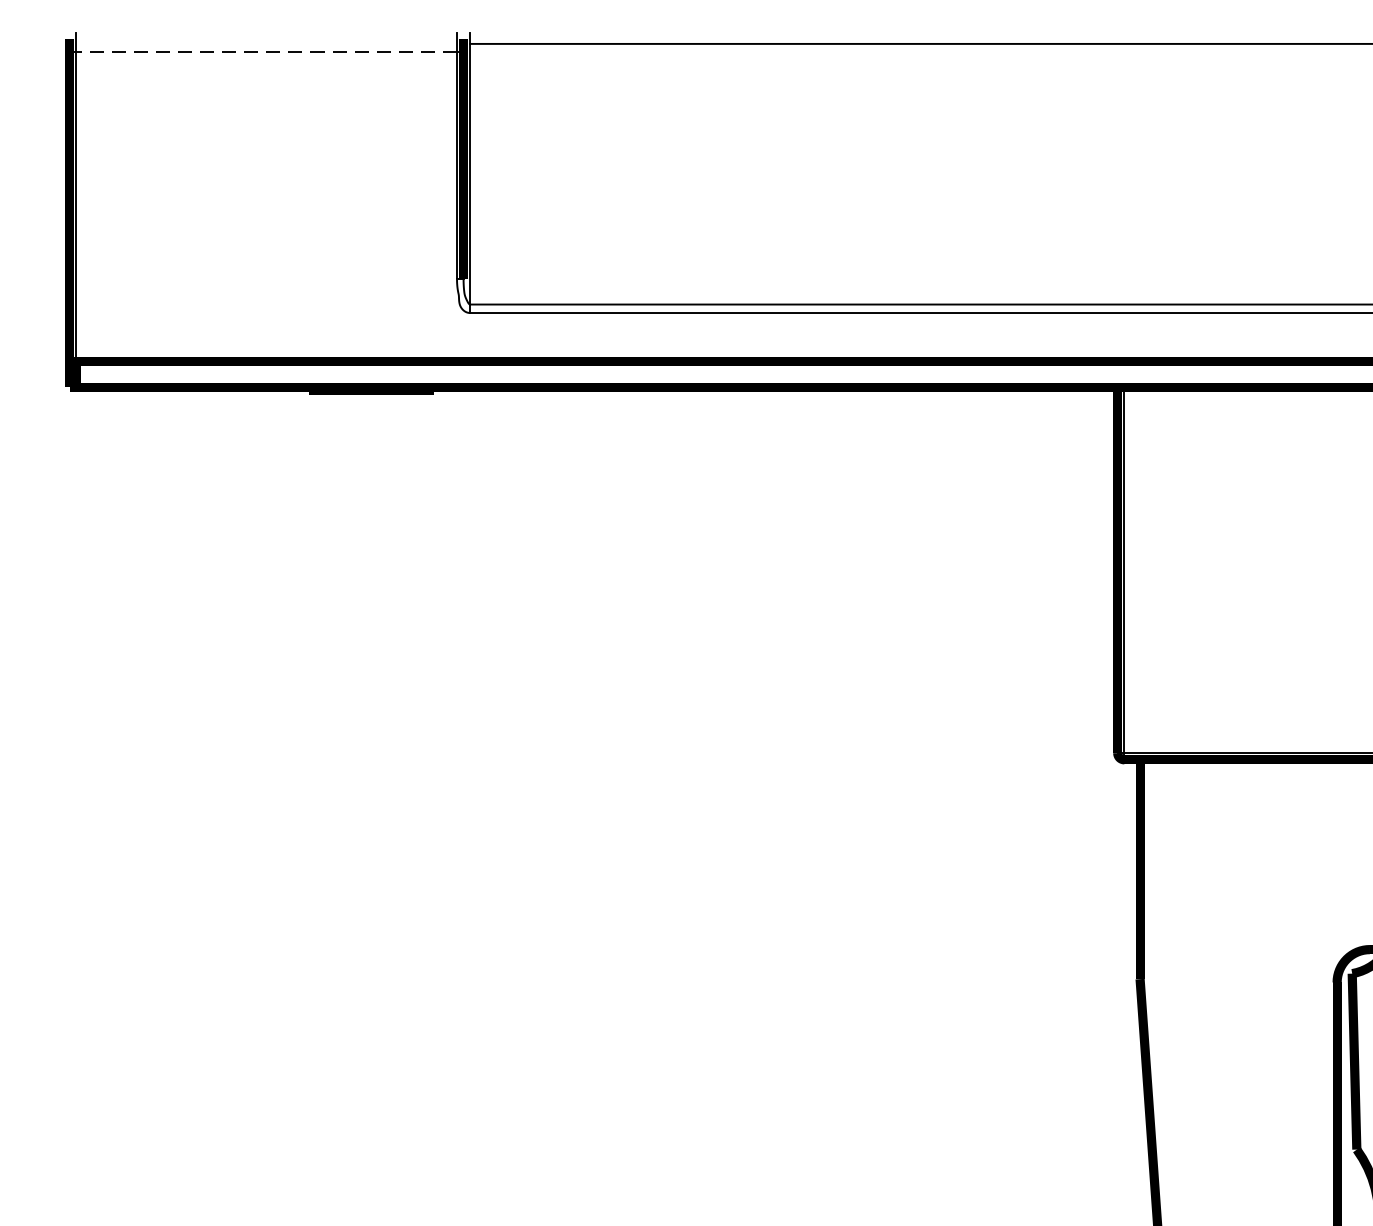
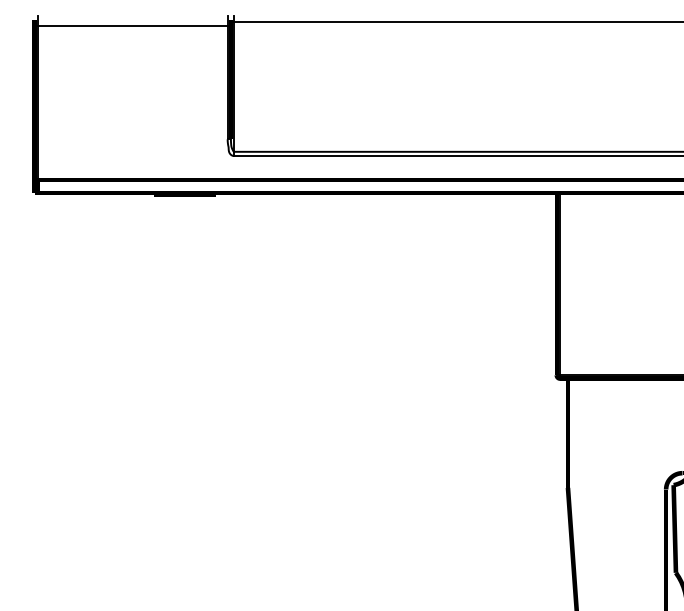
line: (265, 52) -> (132, 26), dashed -> solid

